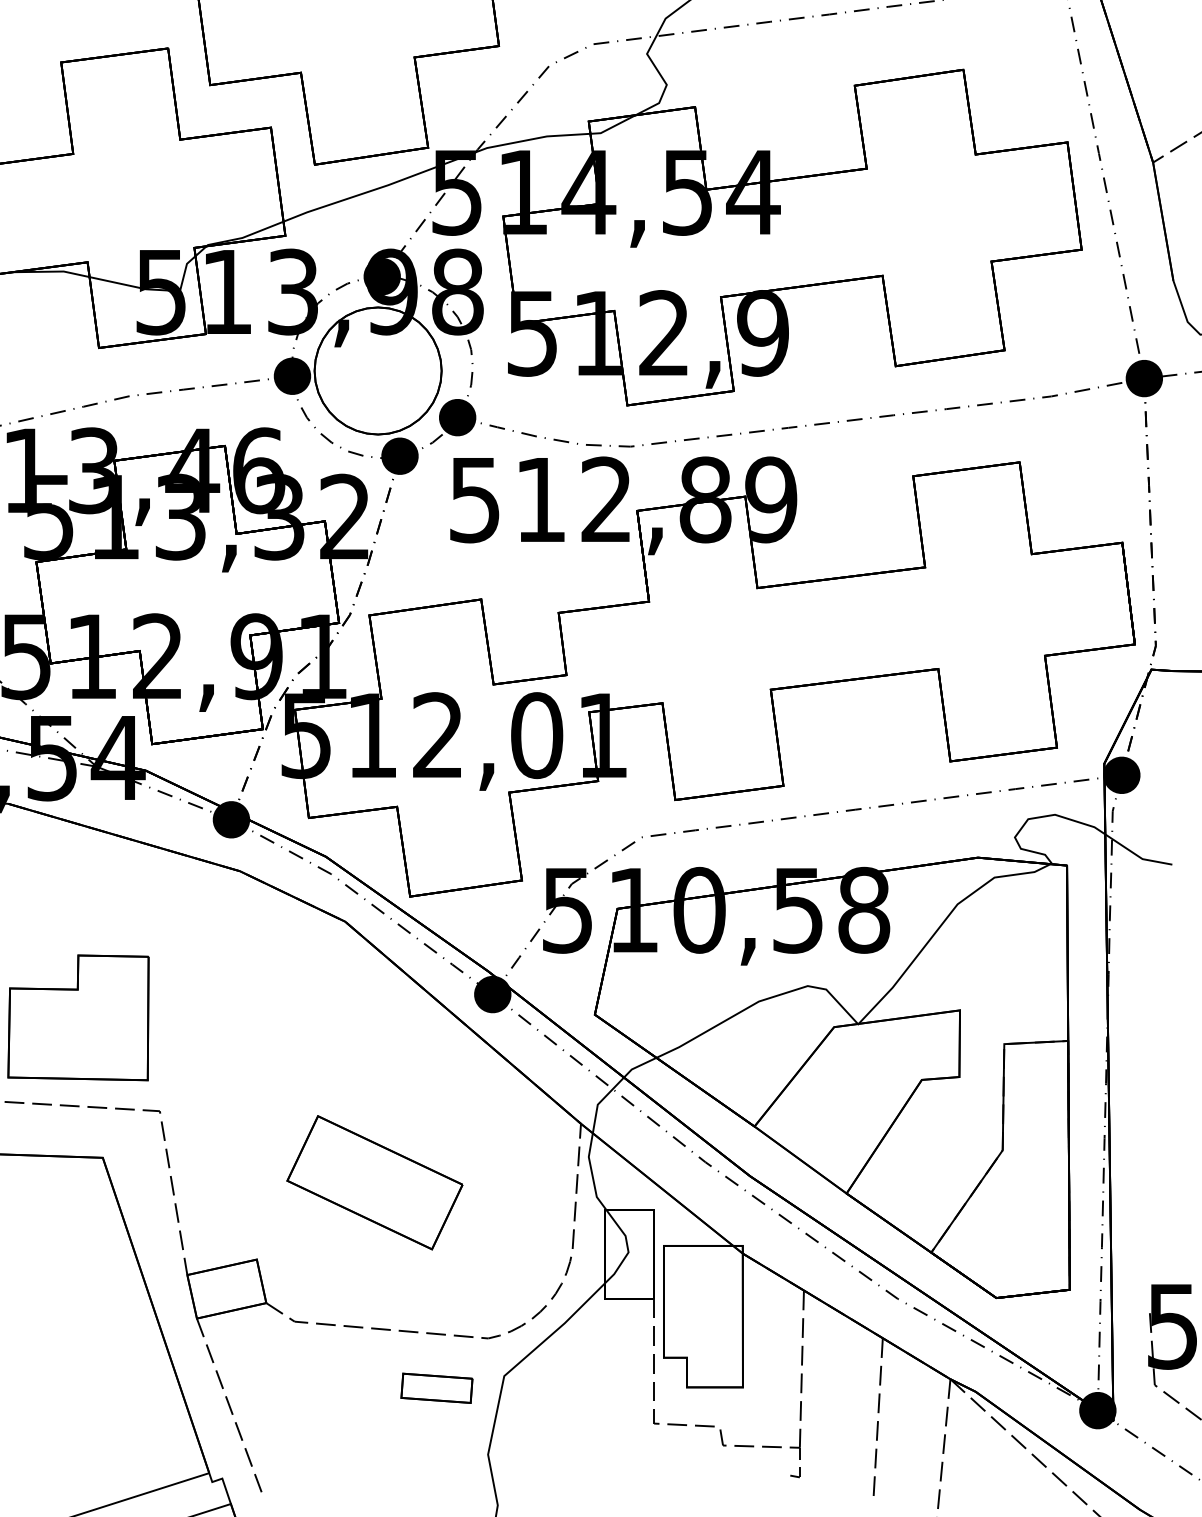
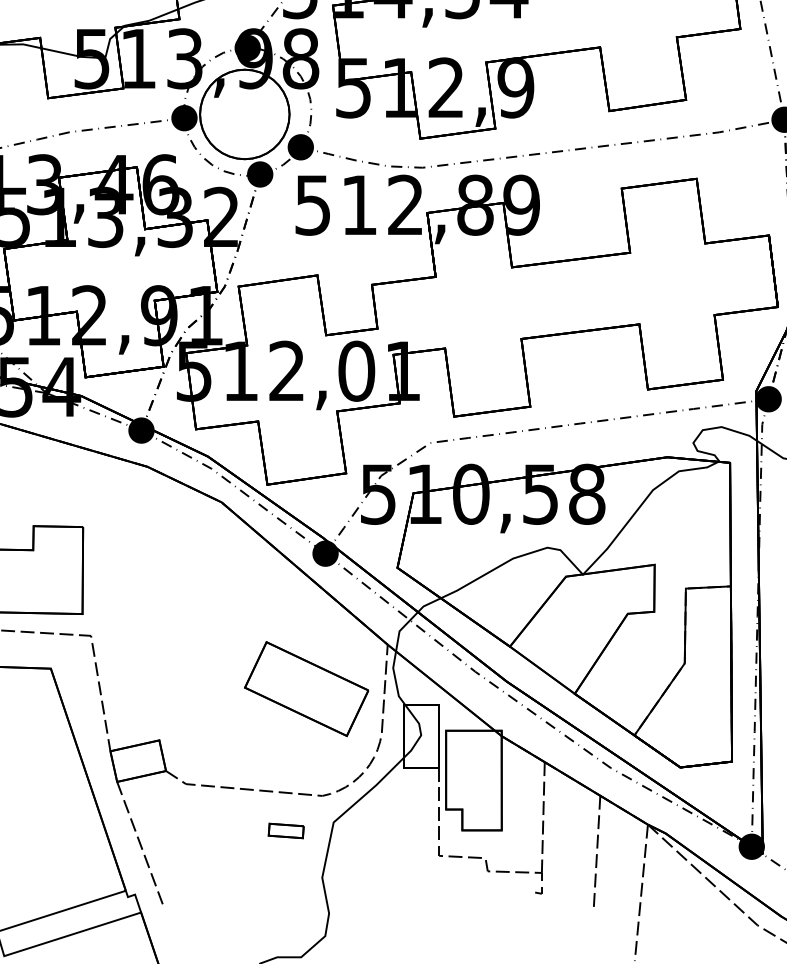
part: (374, 1182) -> (306, 688), moved
part: (436, 1387) -> (285, 830), size x0.7

